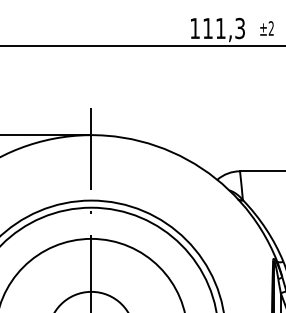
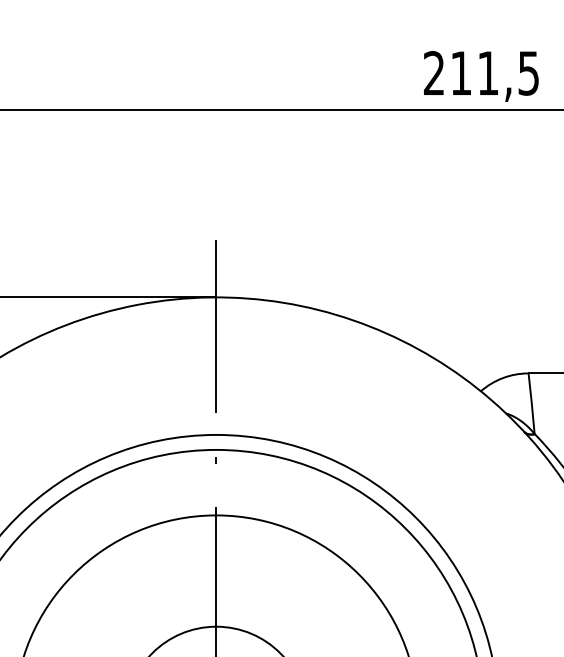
text: (217, 27) -> (481, 71), 111,3 -> 211,5

